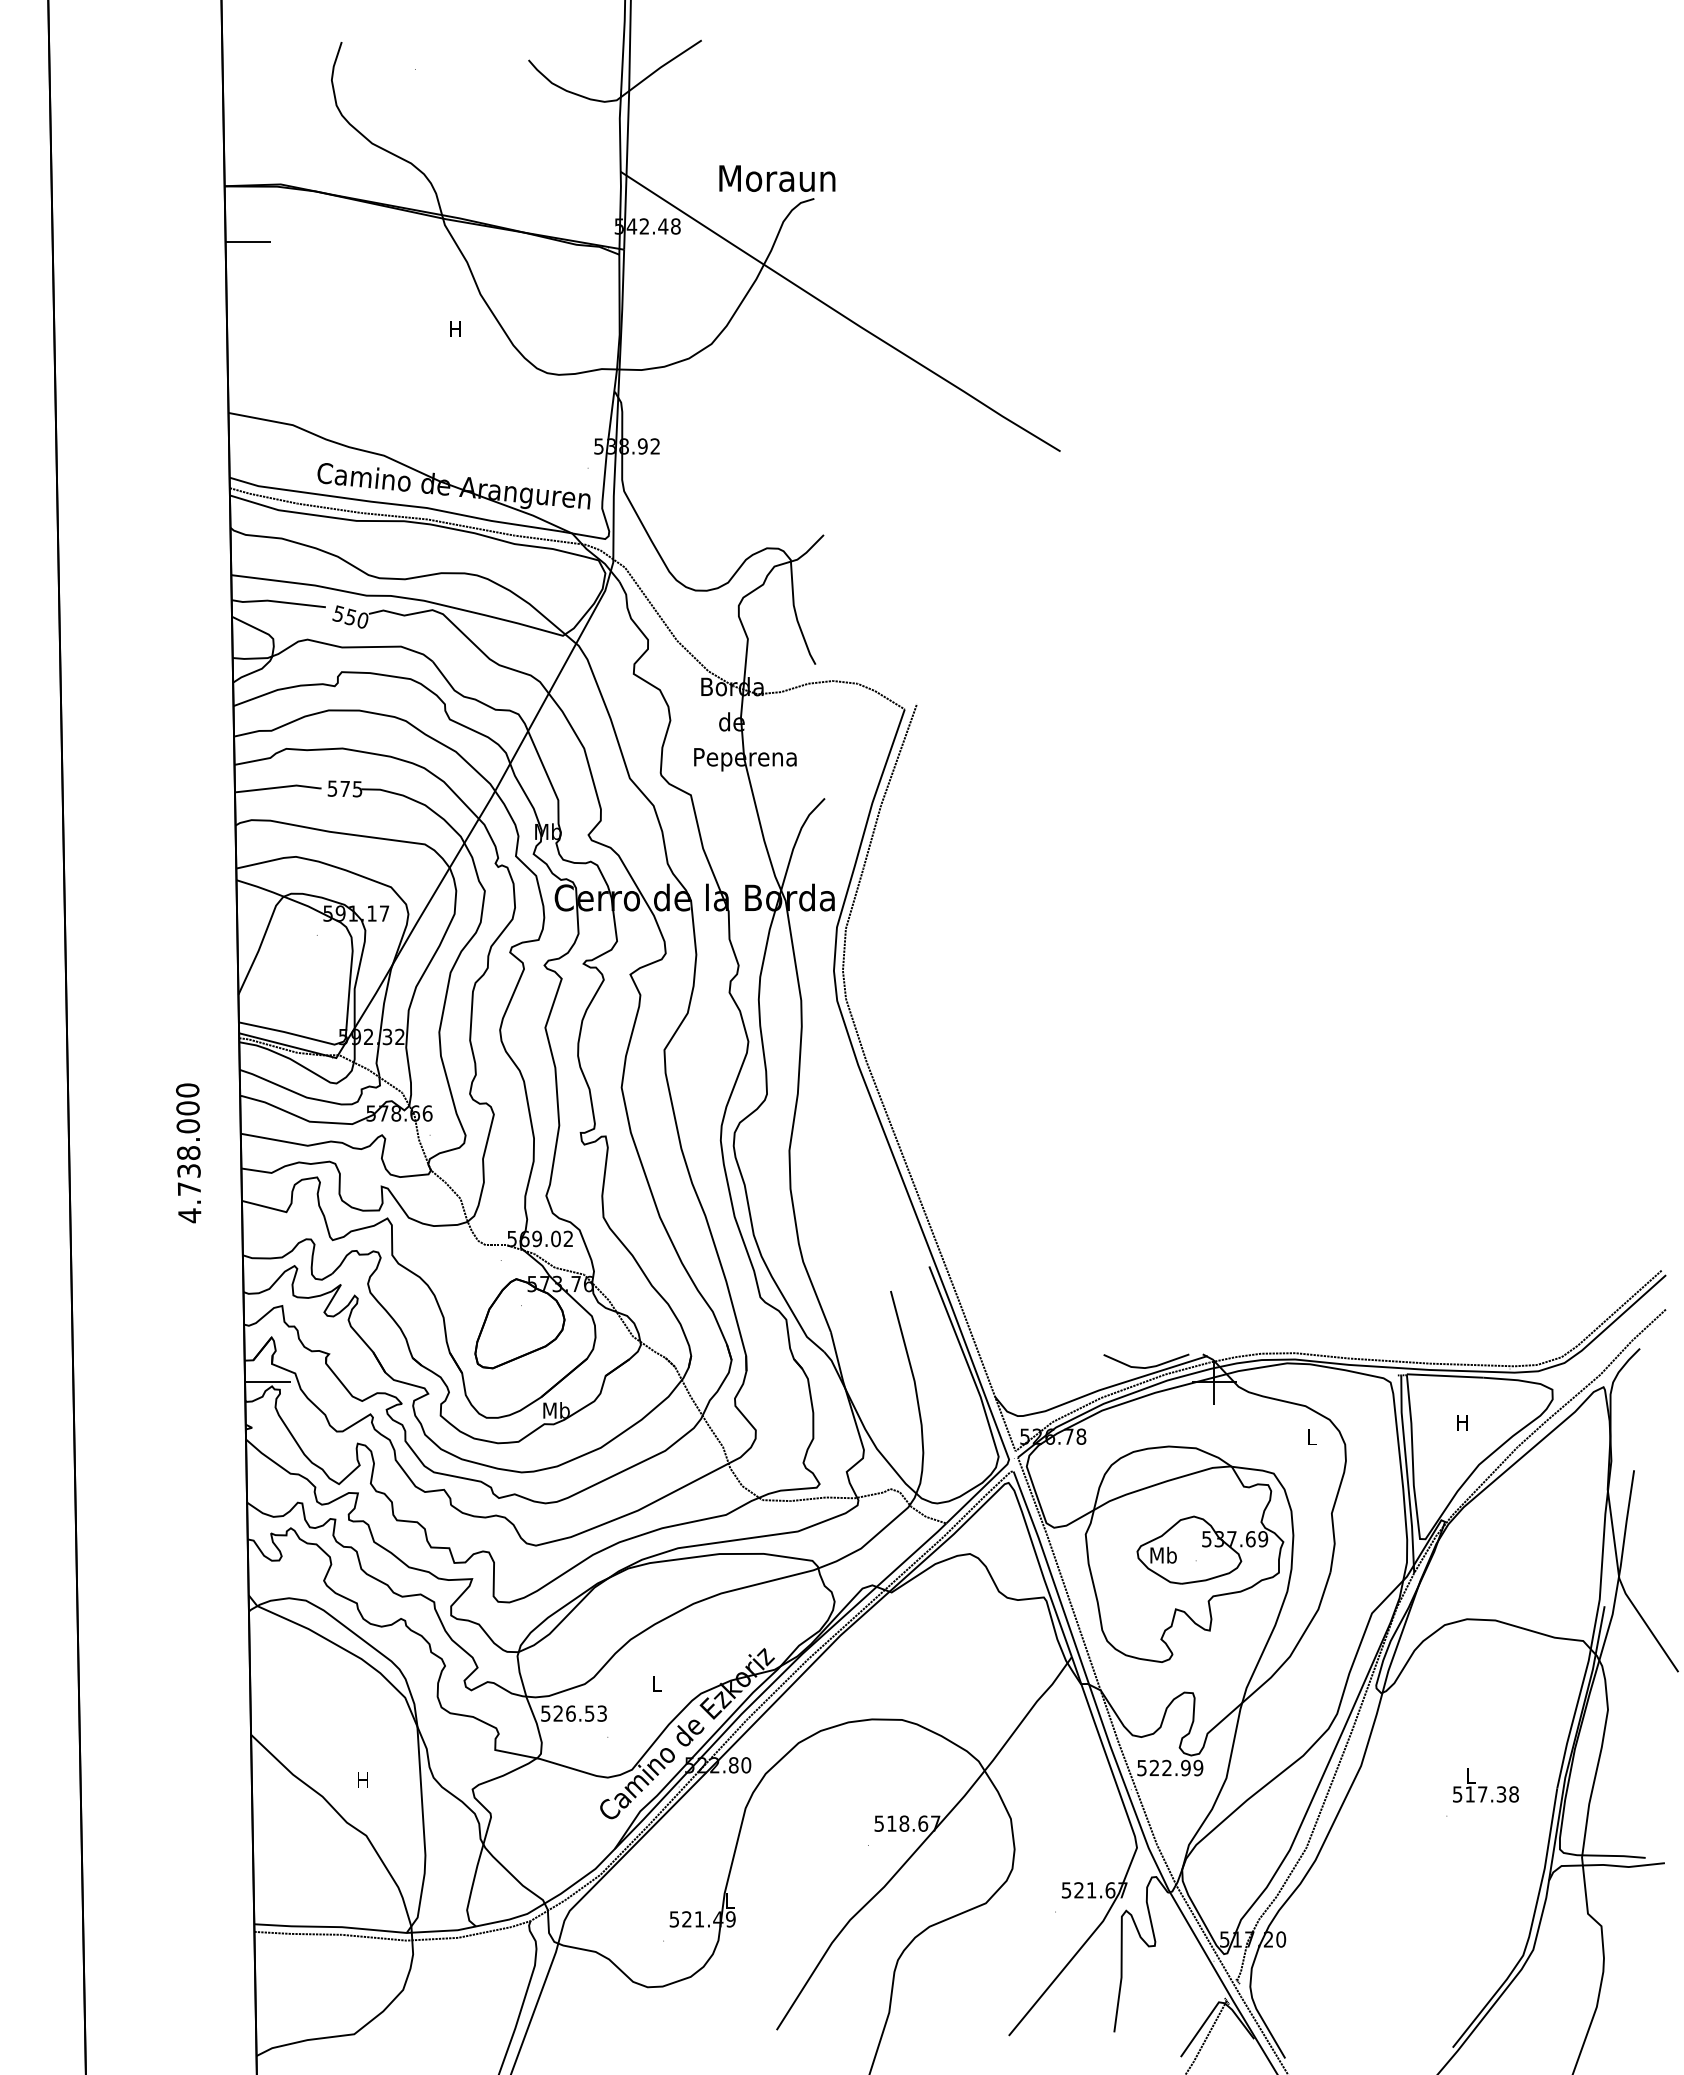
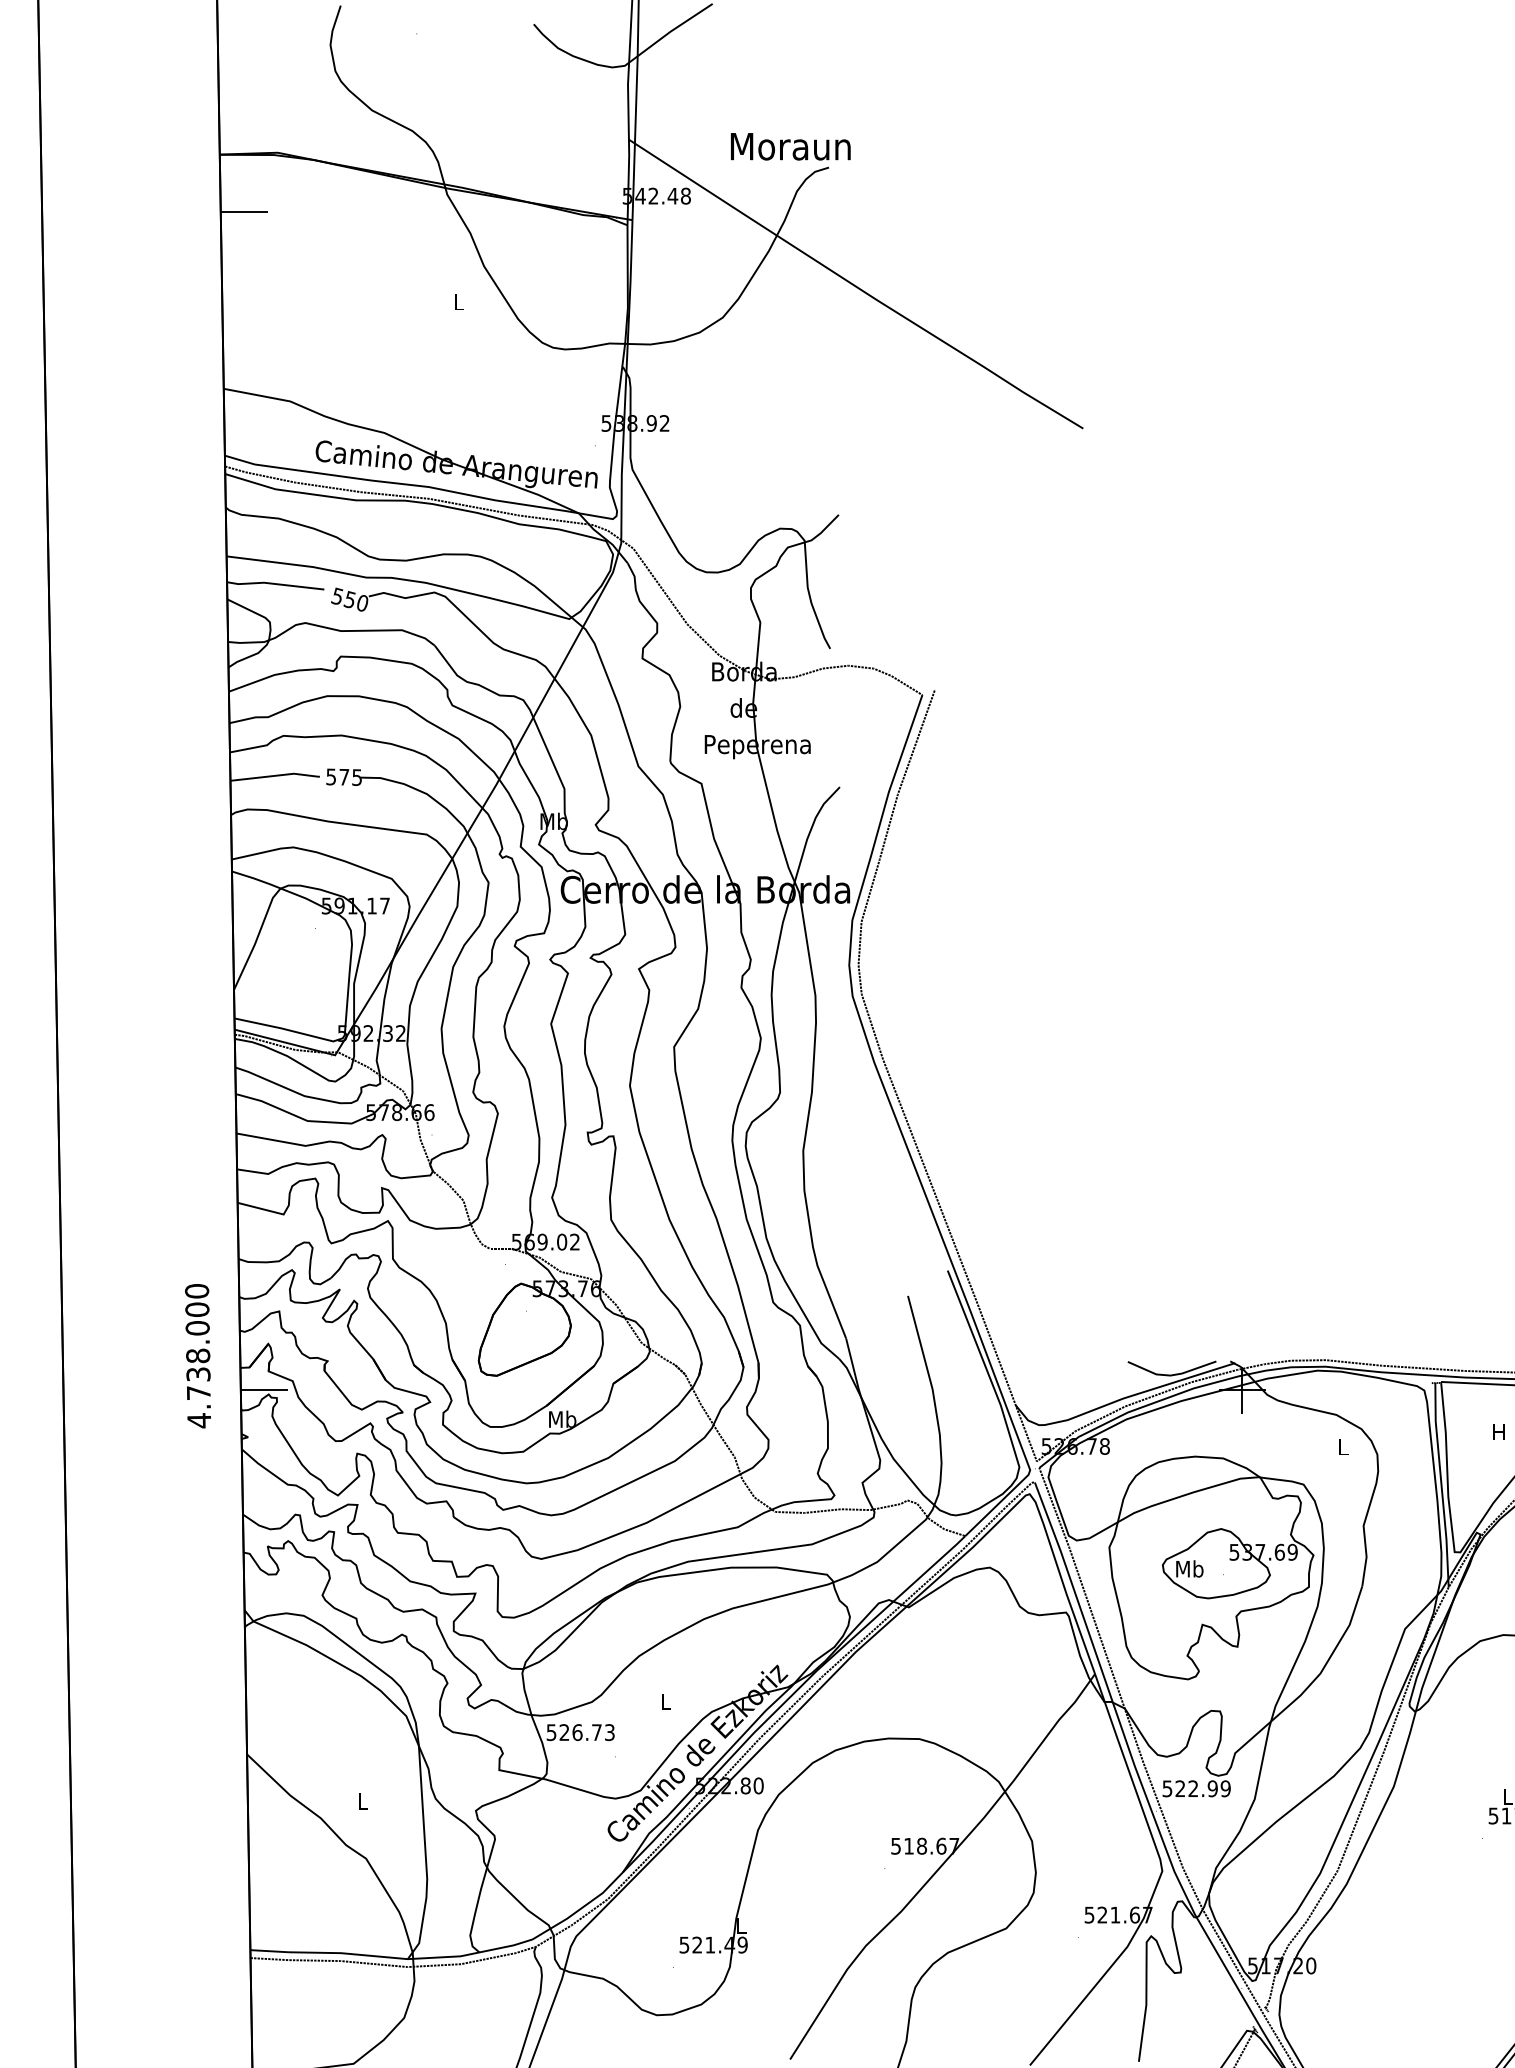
text: (455, 328) -> (458, 301), H -> L
text: (188, 1153) -> (197, 1356), moved
text: (589, 1713) -> (596, 1732), 526.53 -> 526.73
text: (362, 1779) -> (362, 1800), H -> L

